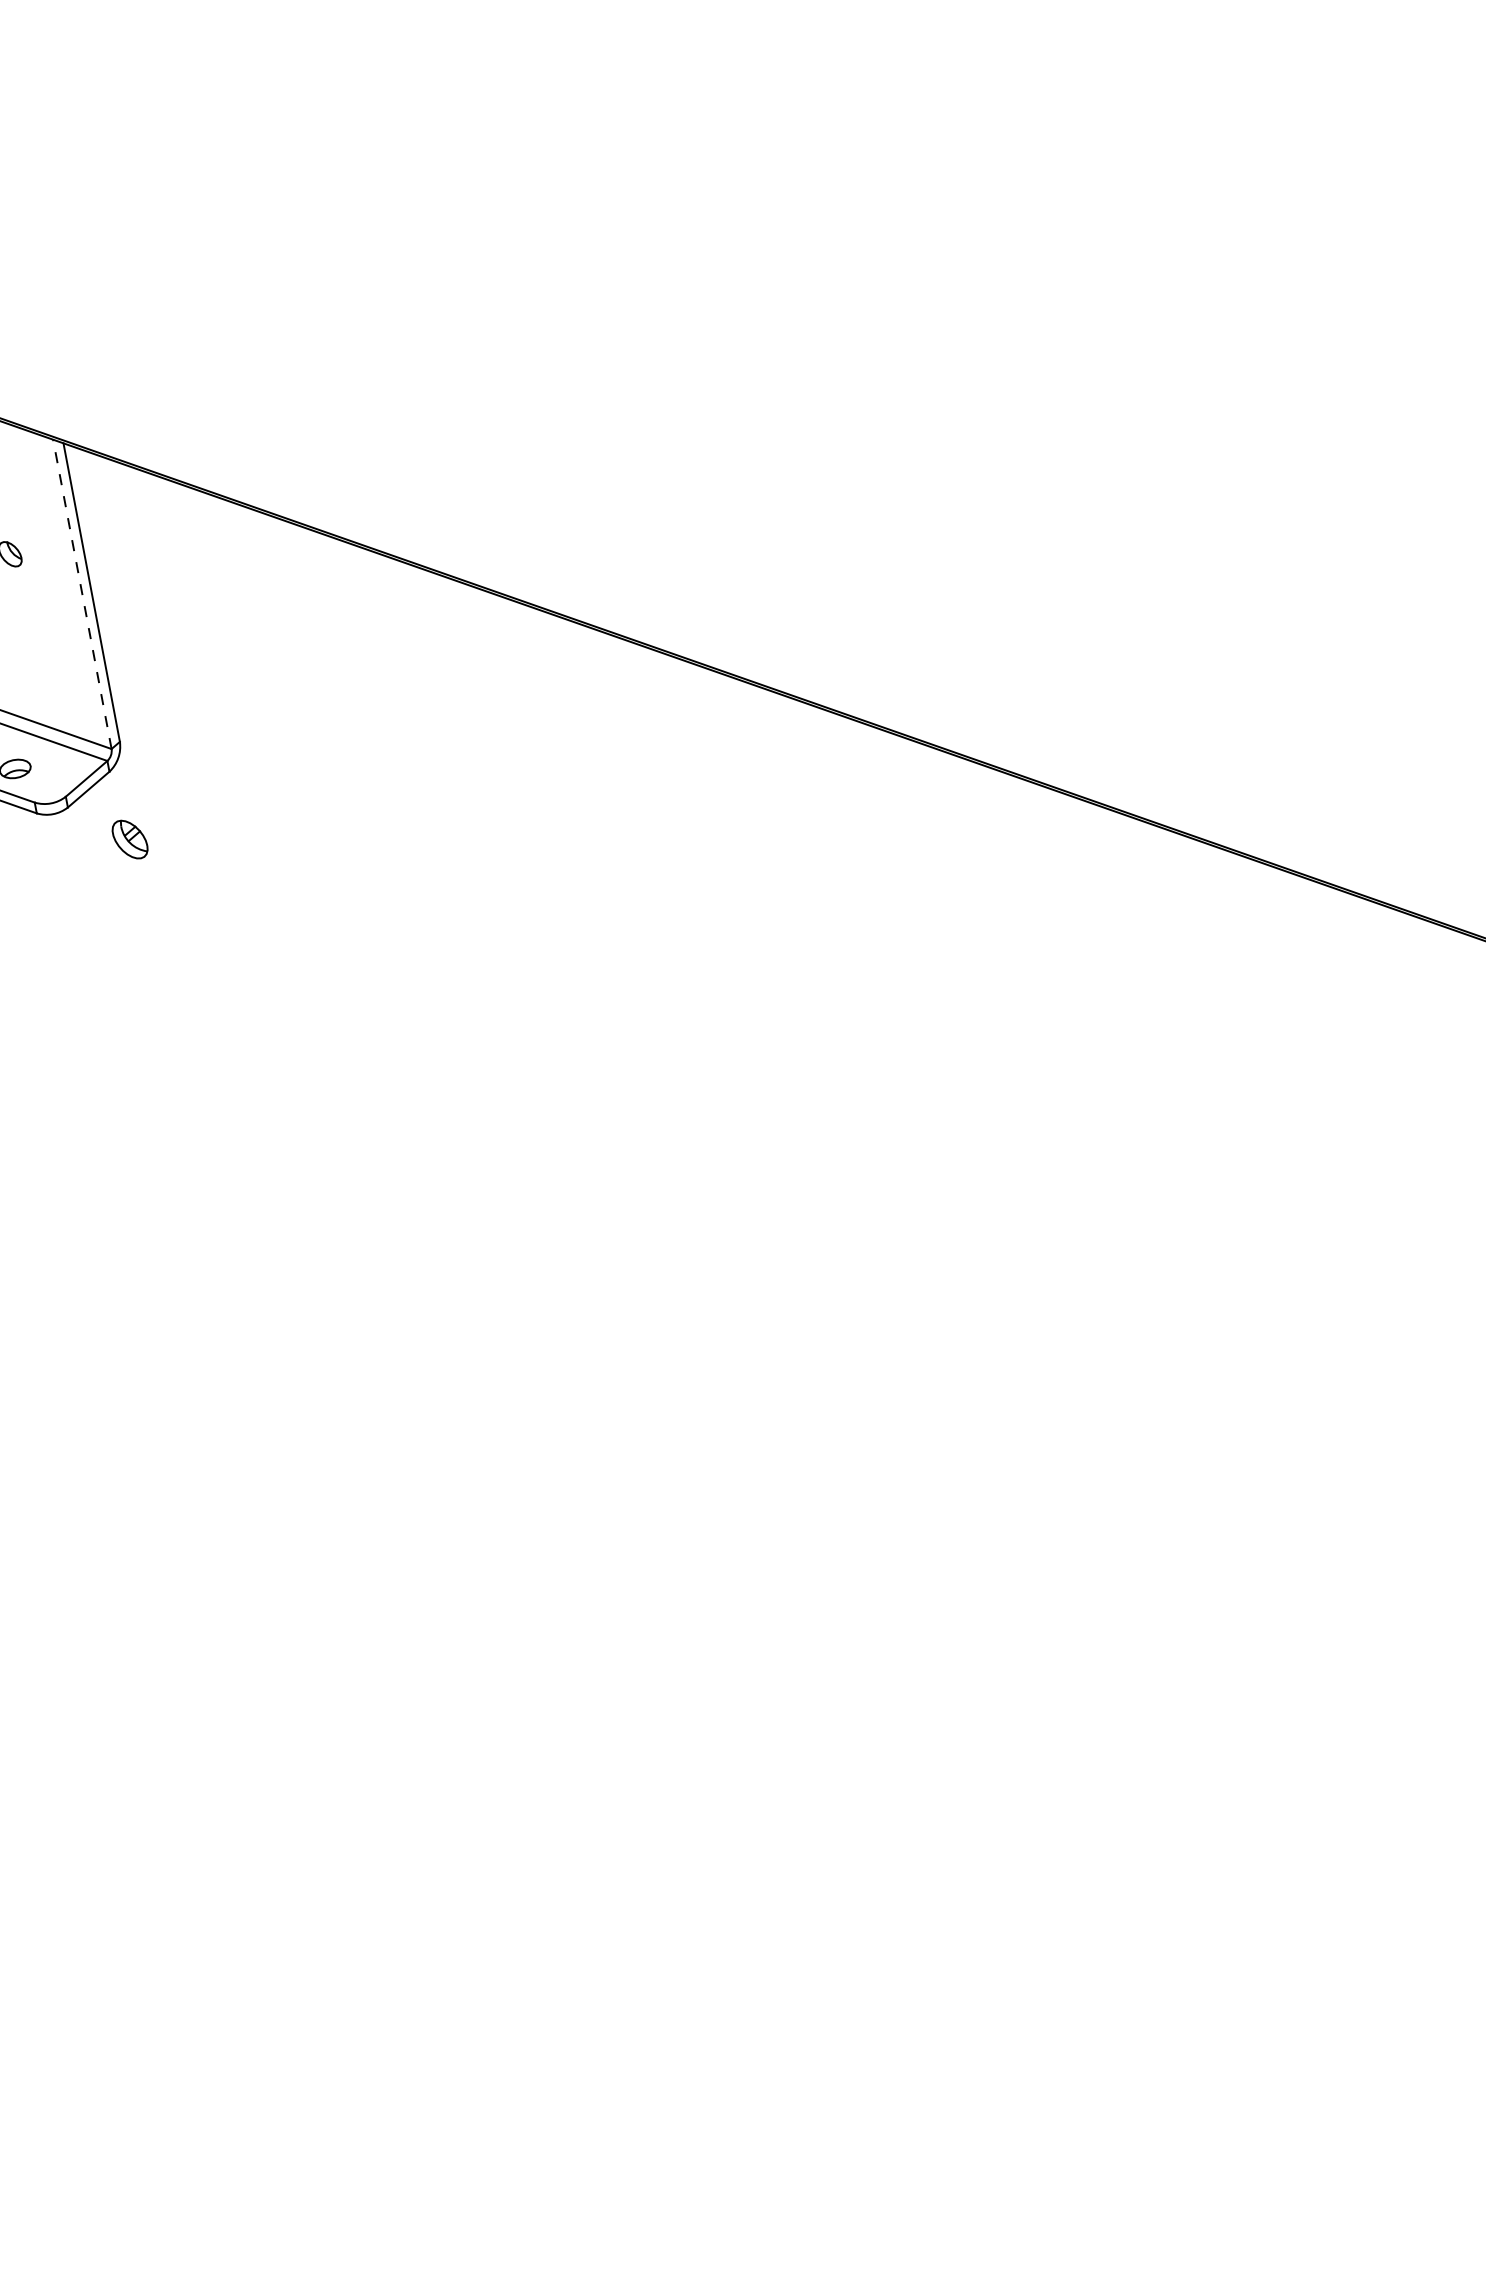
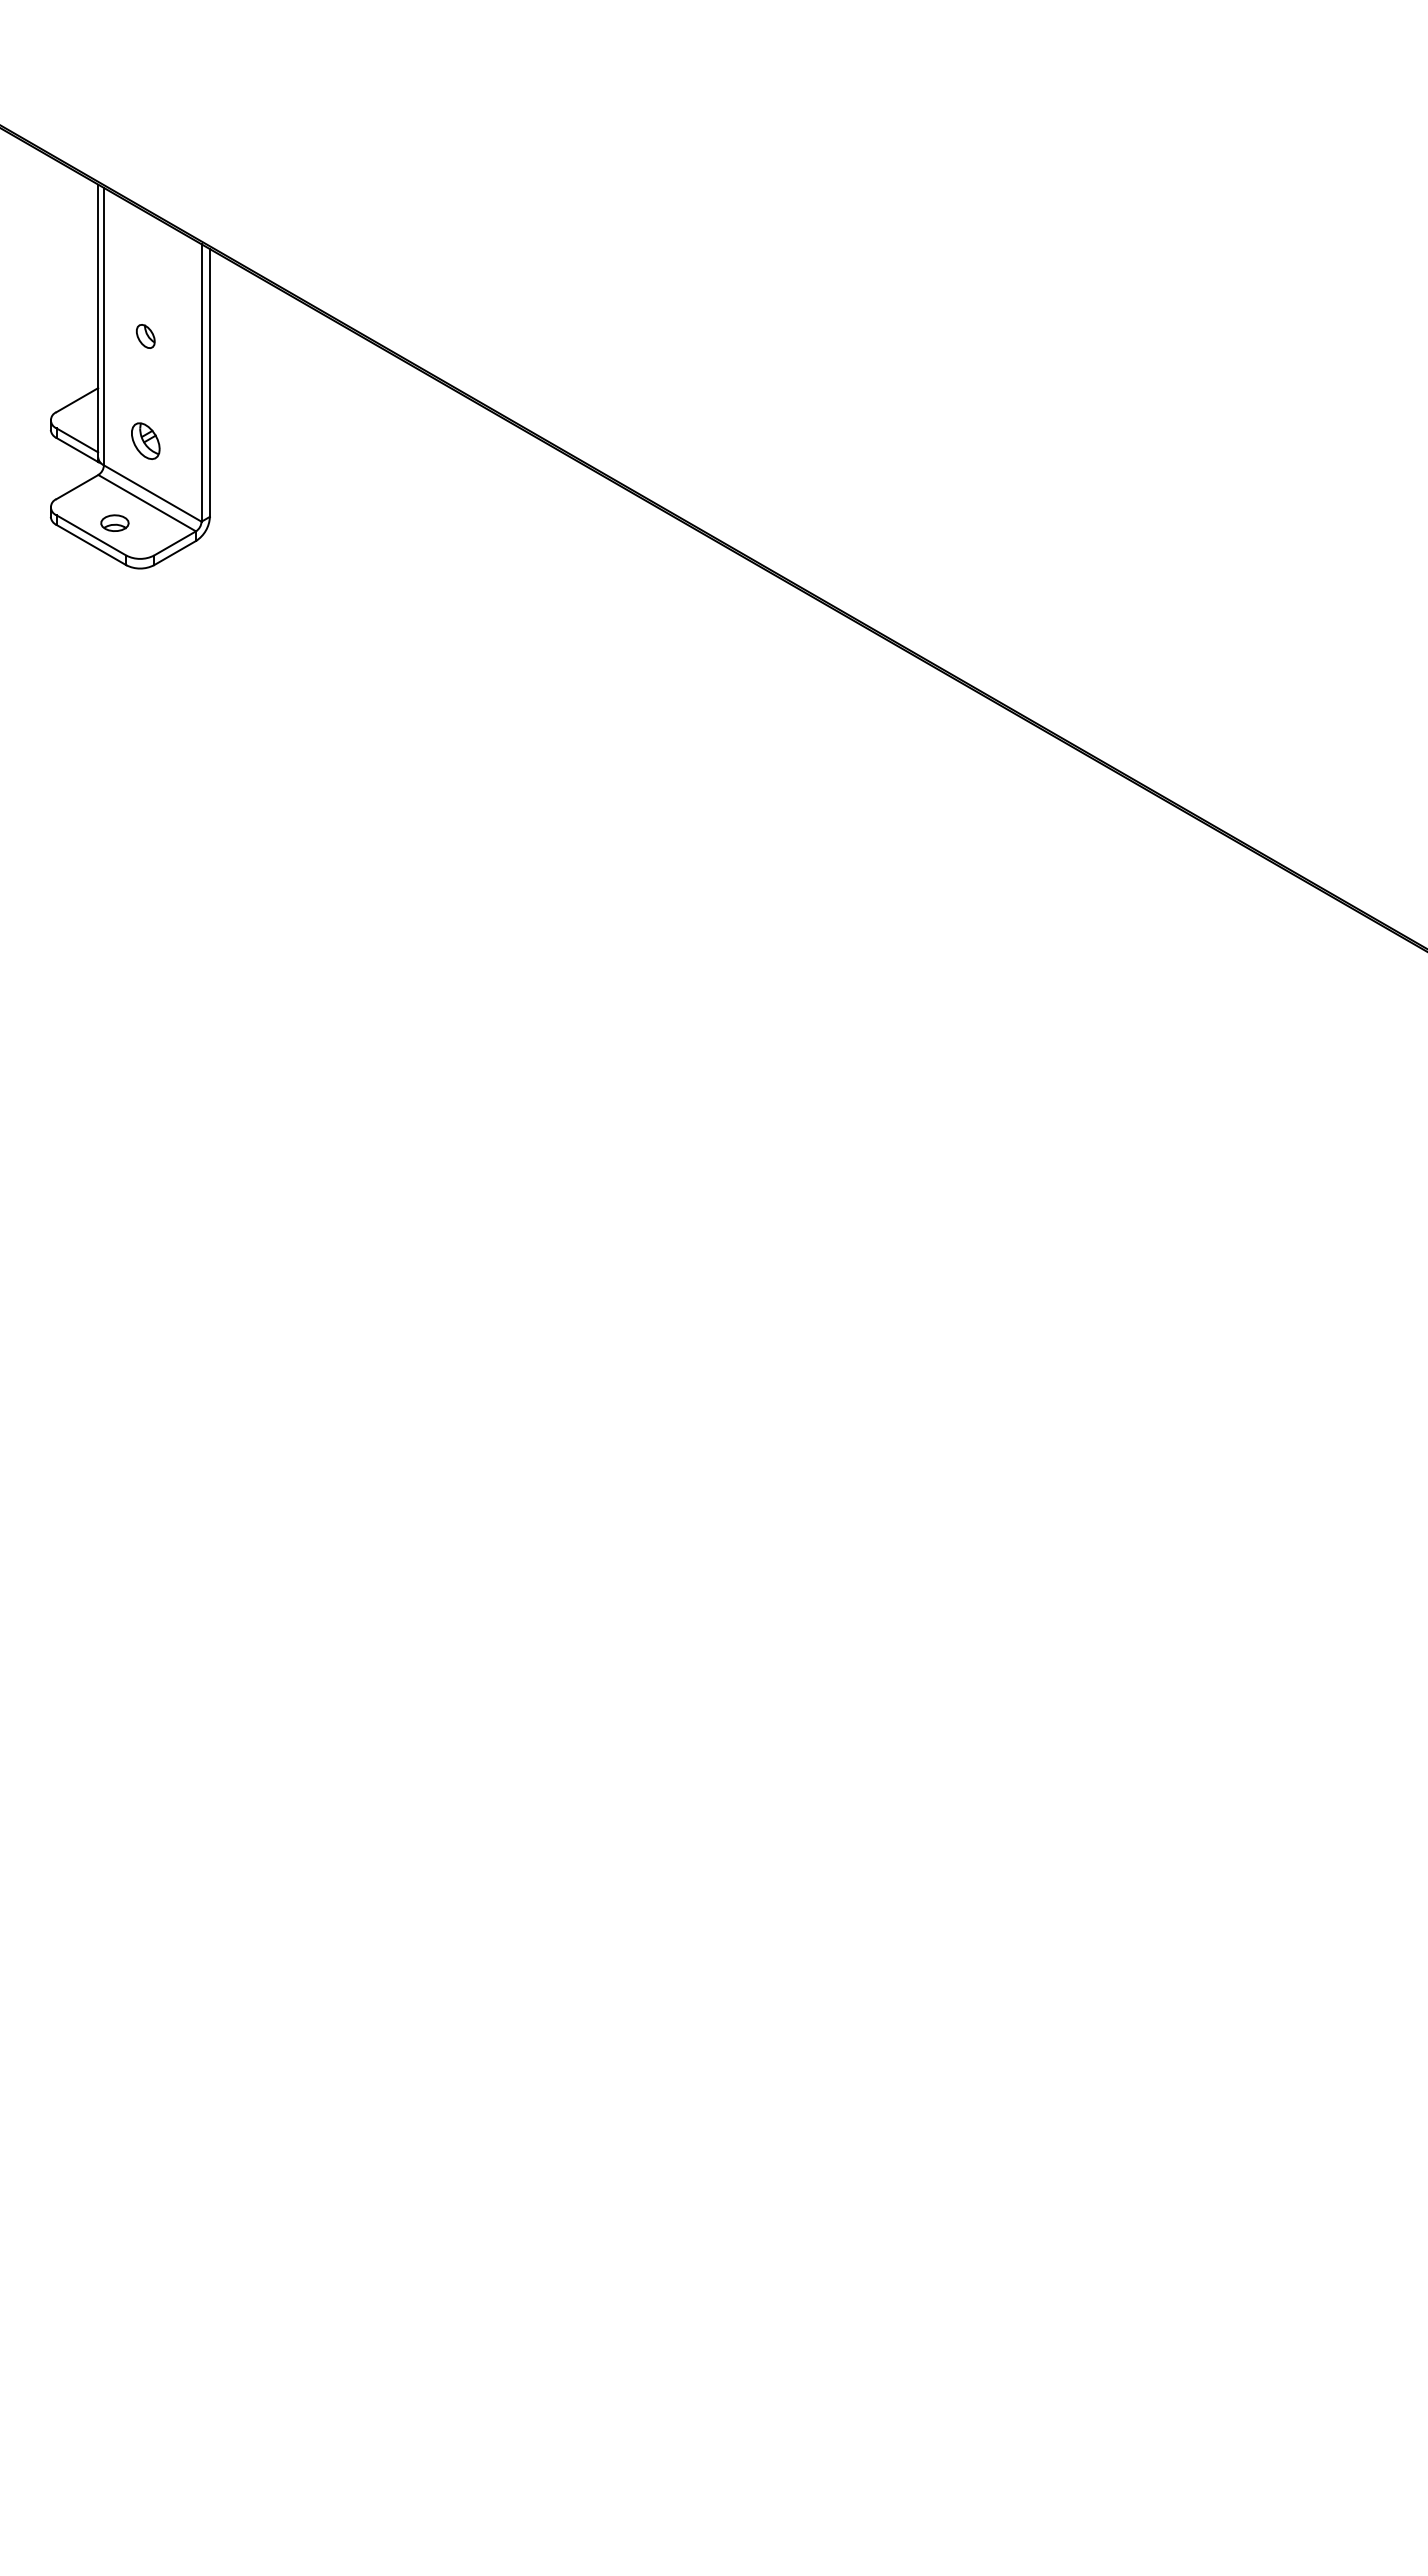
line: (82, 593) -> (201, 382), dashed -> solid
part: (129, 838) -> (145, 440), moved

